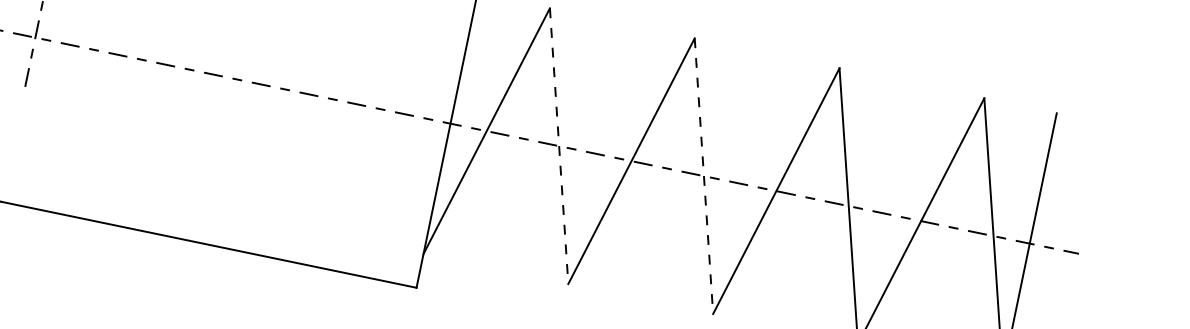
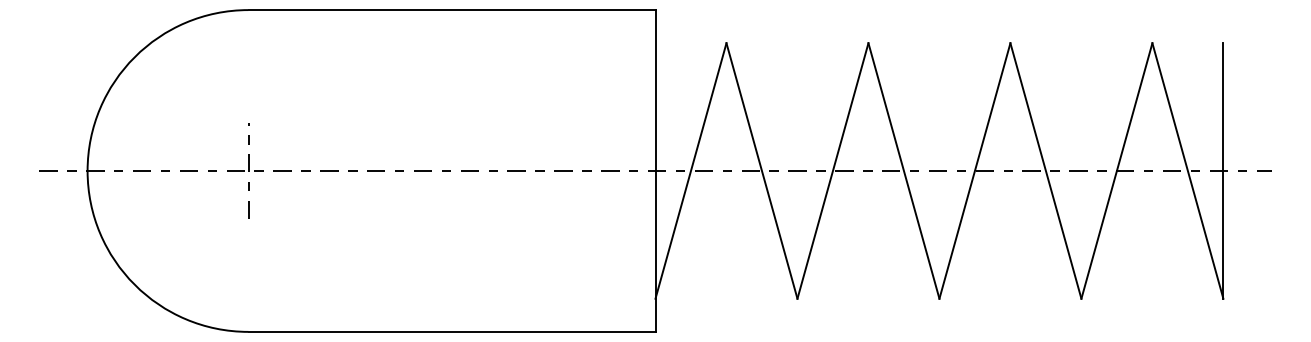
line: (558, 146) -> (761, 171), dashed -> solid
line: (703, 176) -> (903, 171), dashed -> solid

